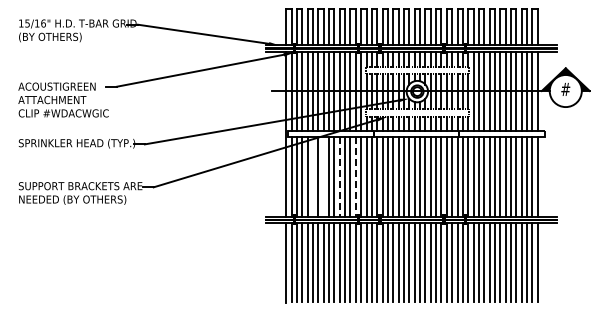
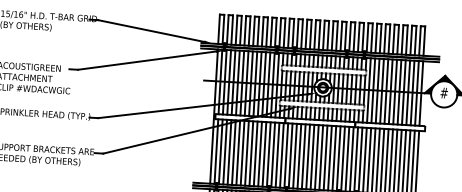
line: (313, 176) -> (234, 152), added
line: (323, 176) -> (242, 152), added
line: (339, 176) -> (255, 153), dashed -> solid
line: (355, 176) -> (268, 154), dashed -> solid

